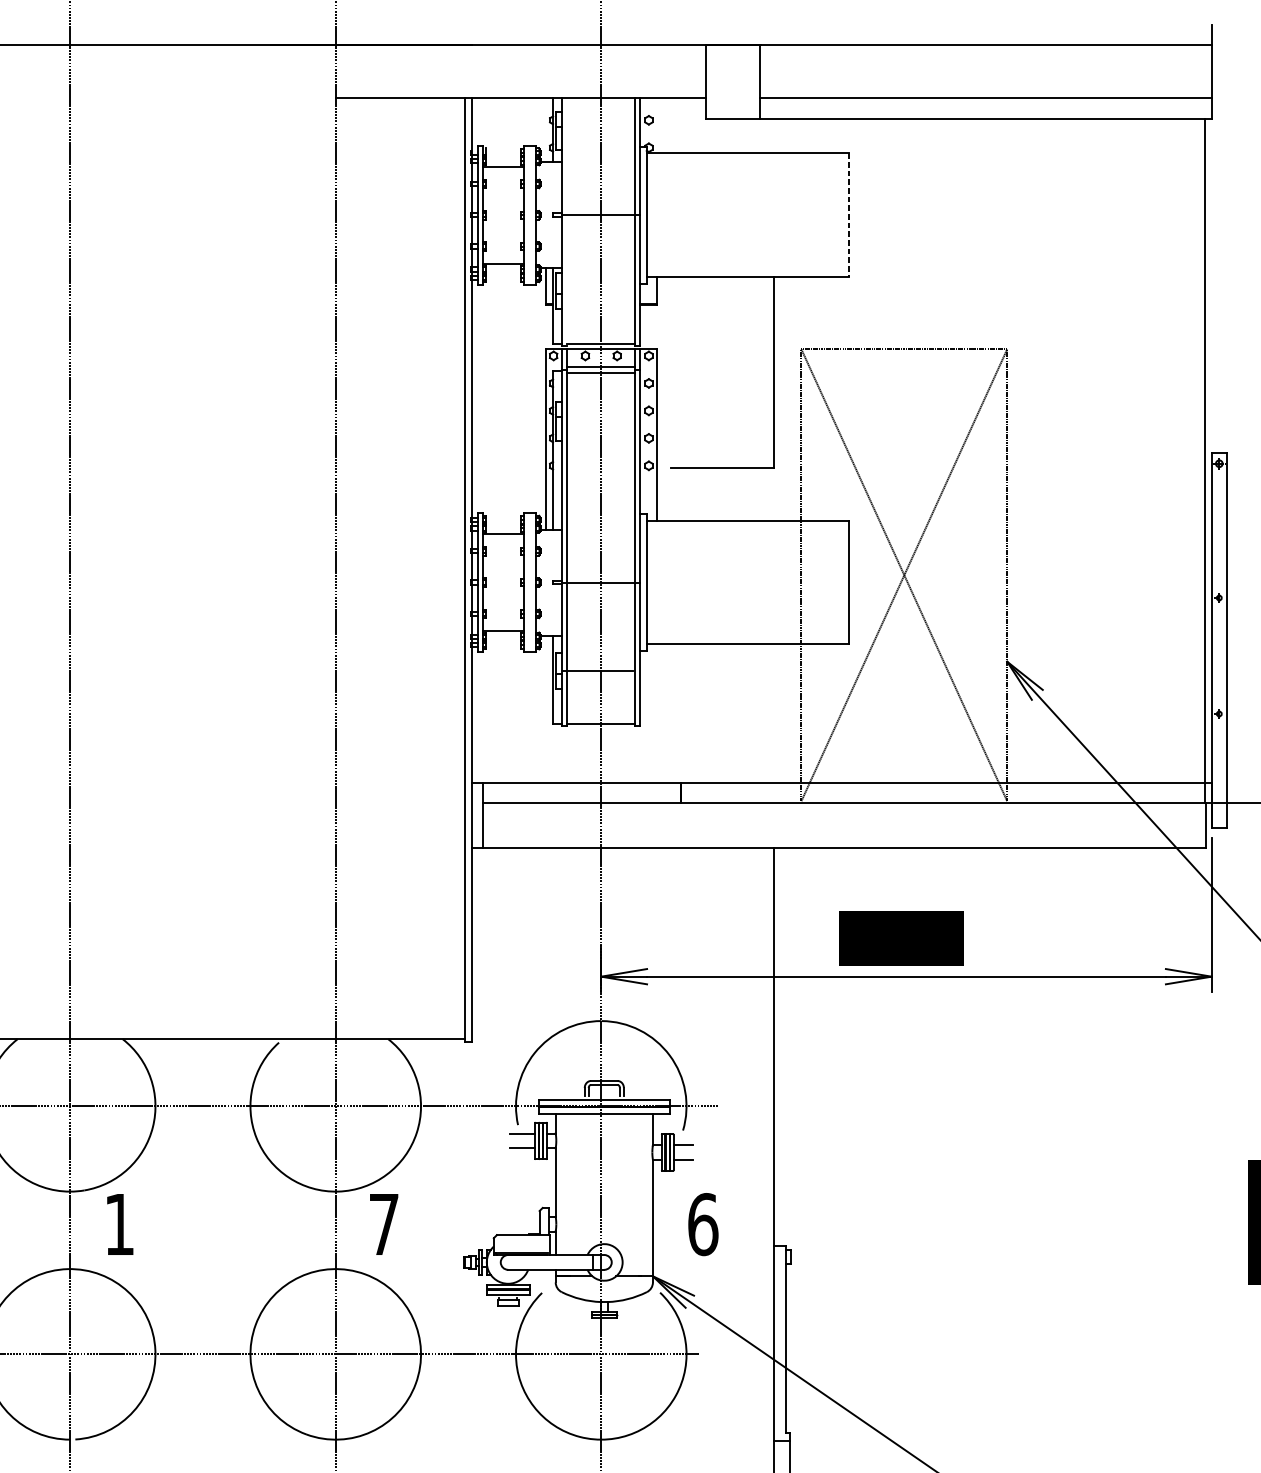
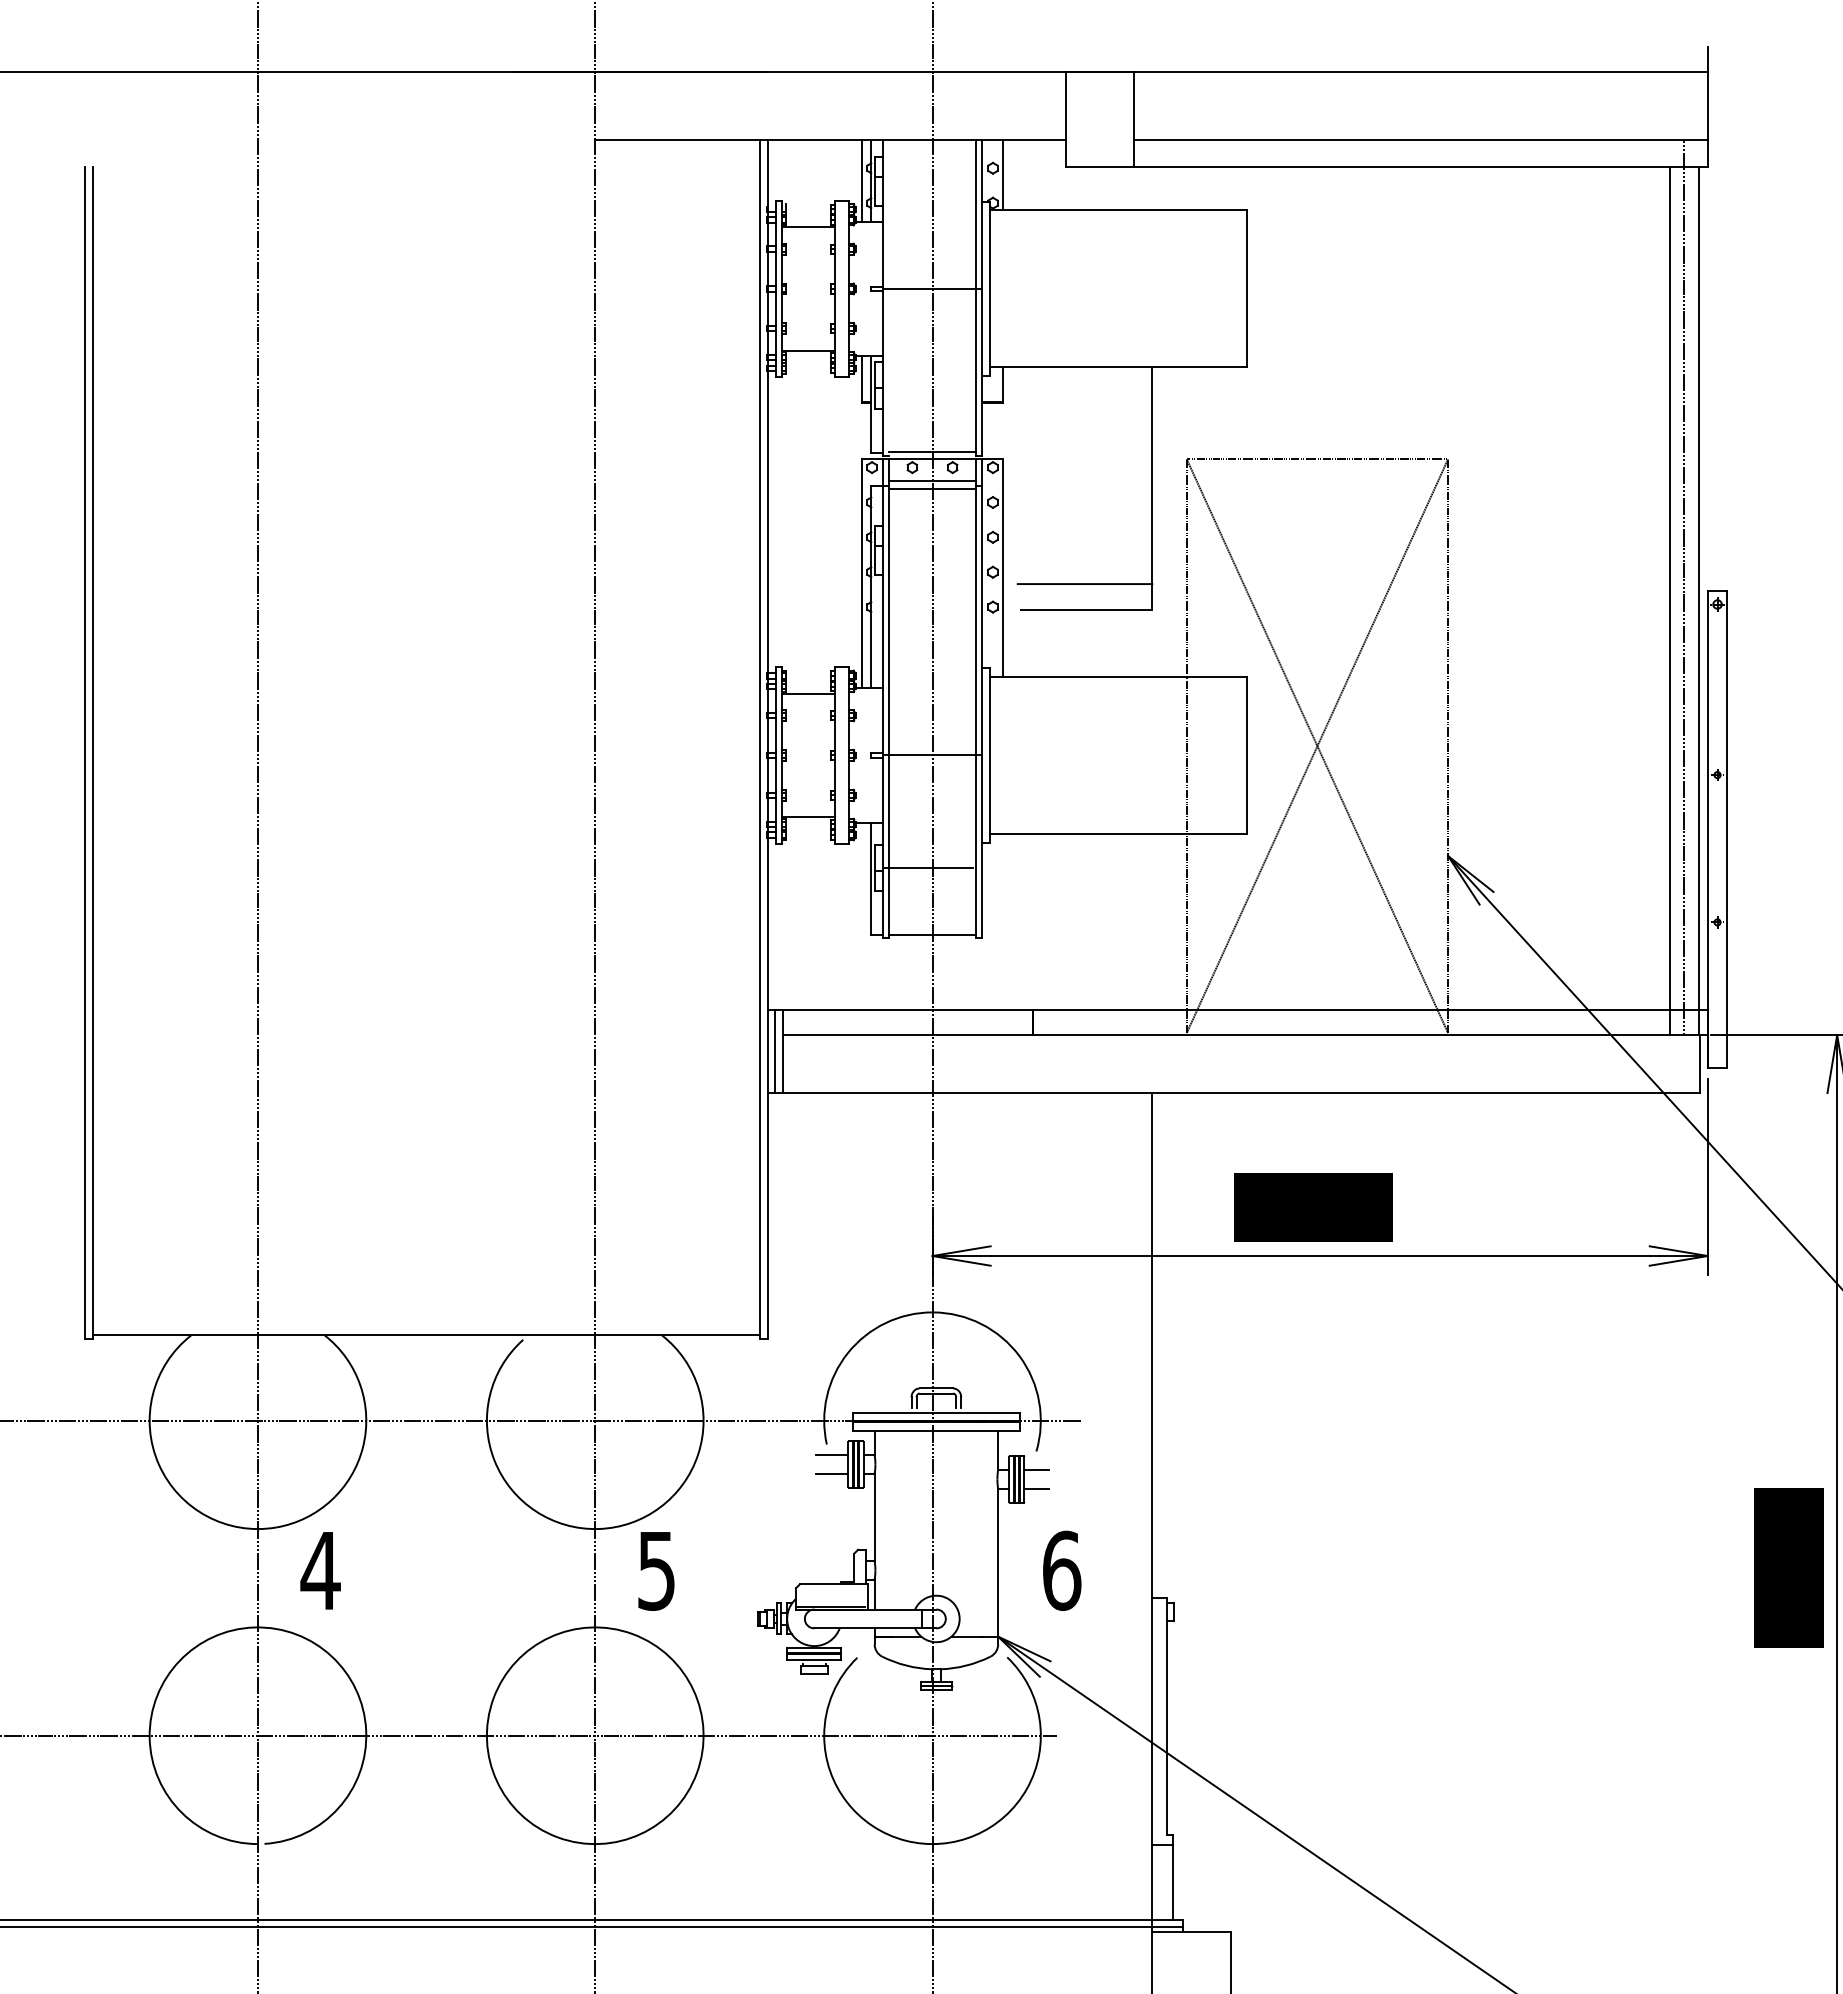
line: (657, 125) -> (1003, 175), added
line: (545, 129) -> (861, 180), added
line: (849, 214) -> (1247, 288), dashed -> solid
line: (720, 447) -> (1084, 584), added
line: (1193, 450) -> (1684, 587), added
line: (1181, 460) -> (1669, 600), added
line: (477, 815) -> (775, 1051), added
text: (119, 1224) -> (320, 1570), 1 -> 4
text: (383, 1225) -> (656, 1571), 7 -> 5

